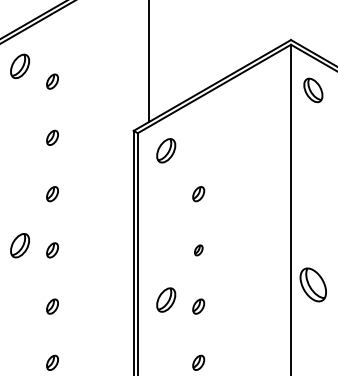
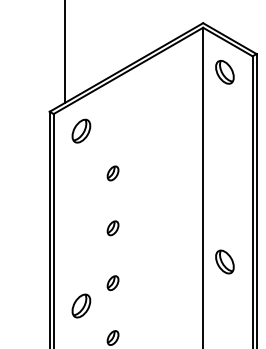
part: (198, 250) -> (112, 228), size x1.43
part: (313, 284) -> (225, 261), size x0.71
part: (166, 299) -> (81, 305), moved

